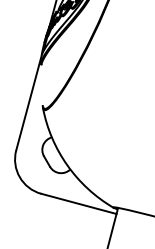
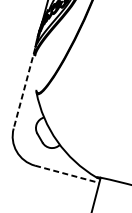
line: (28, 103) -> (24, 88), solid -> dashed
line: (78, 203) -> (66, 173), solid -> dashed

